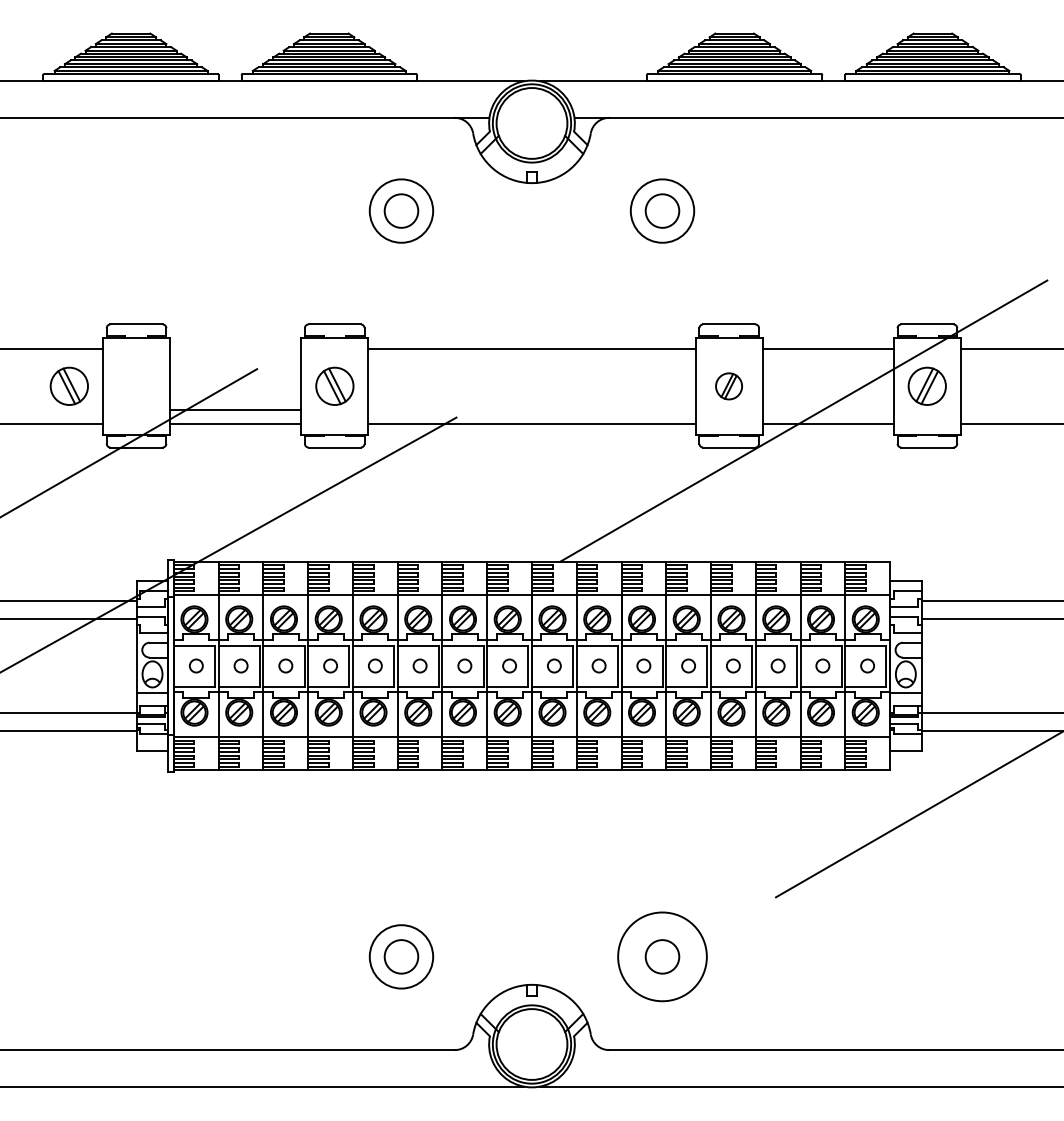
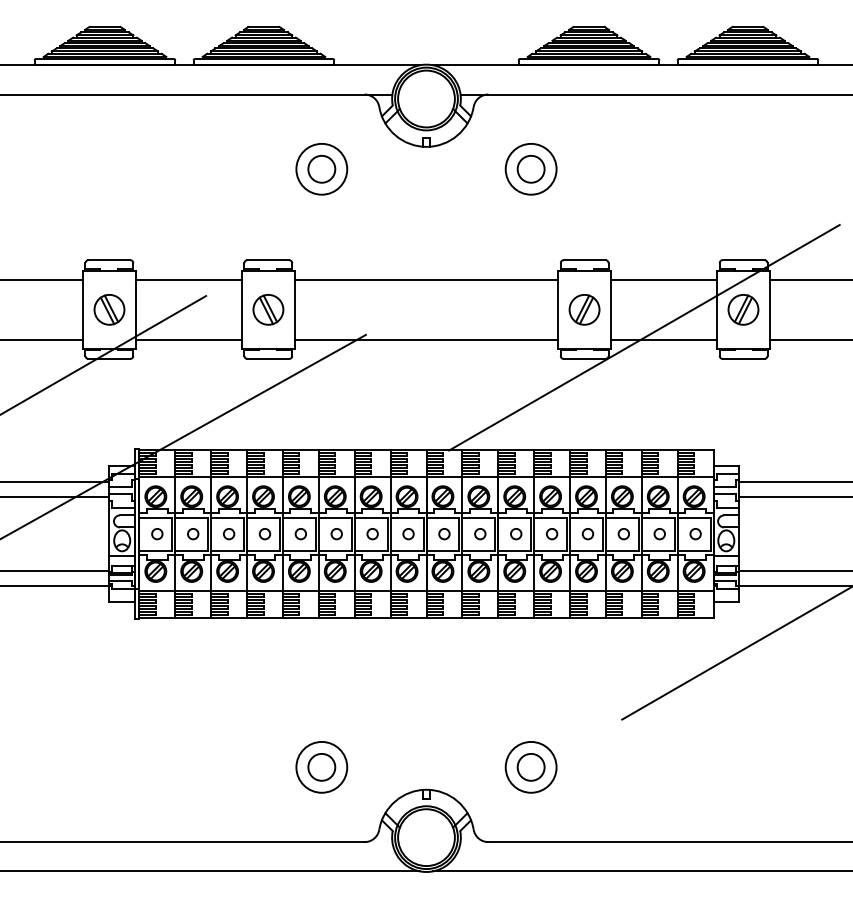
part: (69, 385) -> (109, 309), moved
part: (729, 385) -> (584, 309), size x1.43
line: (235, 409) -> (188, 279), moved
circle: (661, 955) -> (530, 766), size x0.71

